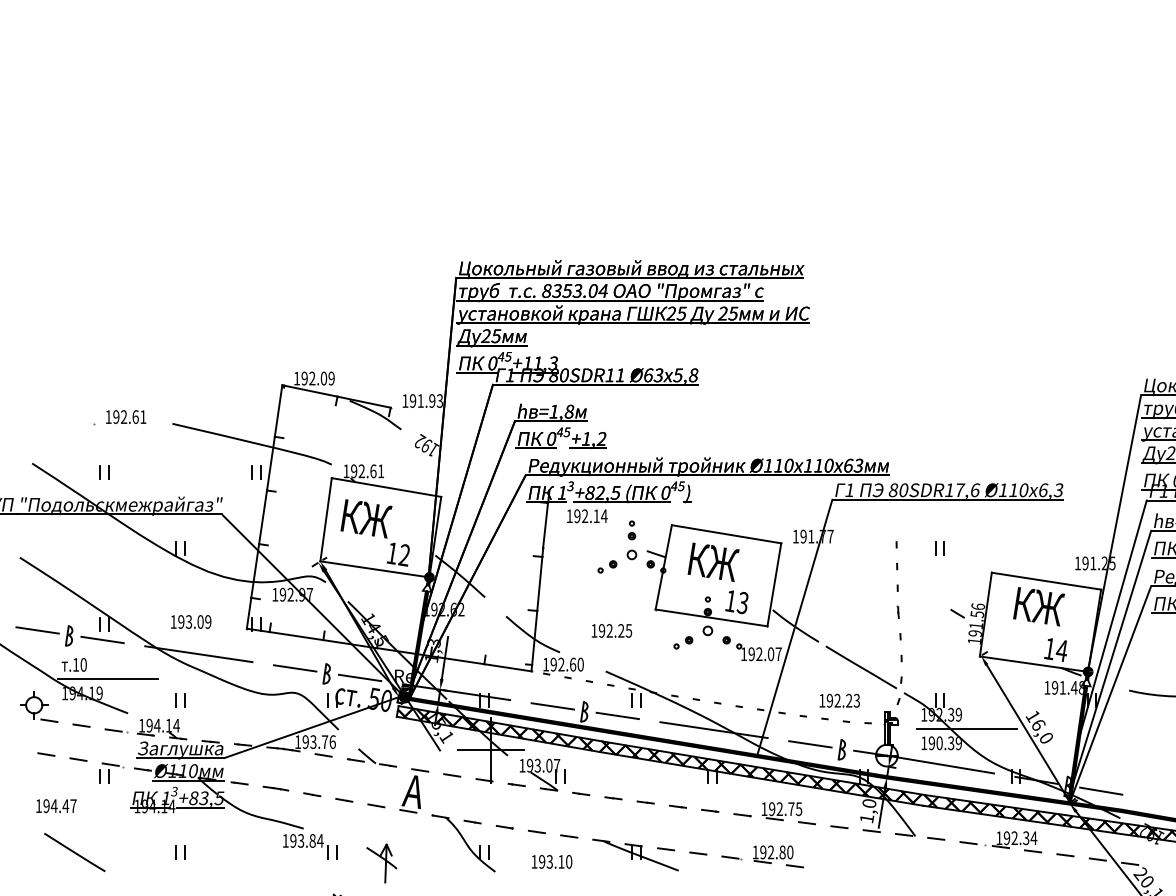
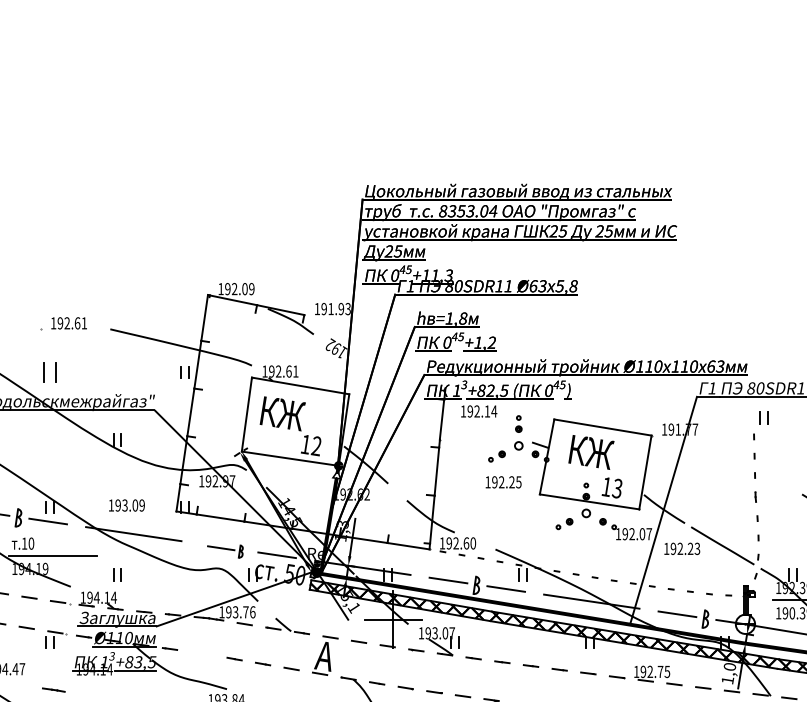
part: (104, 472) -> (49, 372), size x1.6
part: (939, 548) -> (763, 417), moved
text: (611, 630) -> (503, 481), moved
part: (301, 673) -> (225, 551), size x0.7
text: (839, 700) -> (681, 548), moved
line: (275, 788) -> (53, 689), moved

